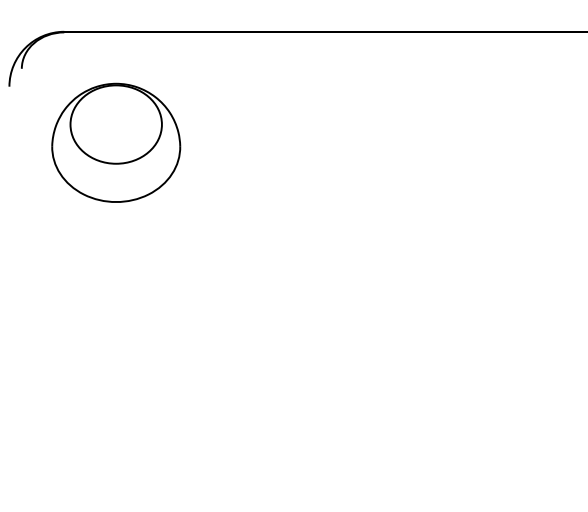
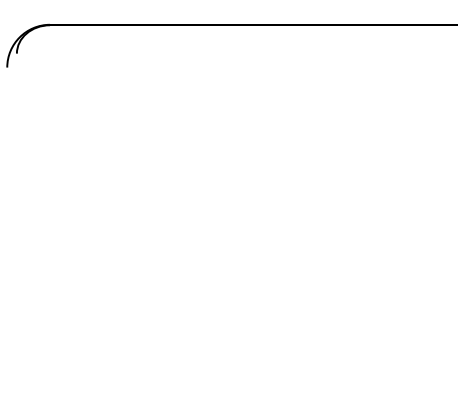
part: (116, 142) -> (90, 111), removed

